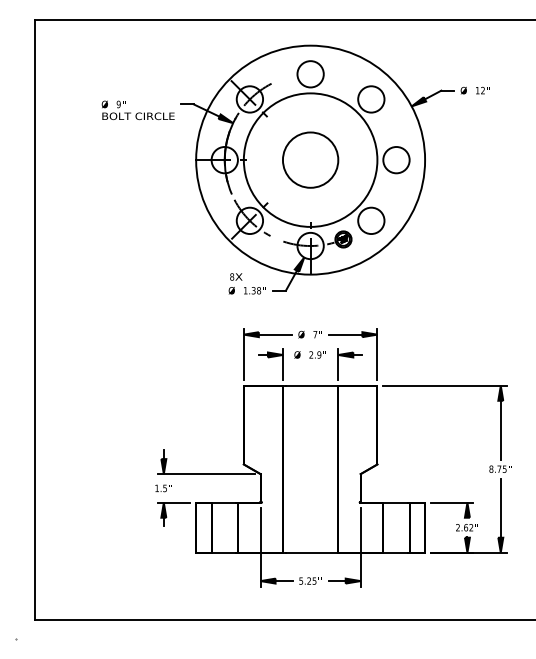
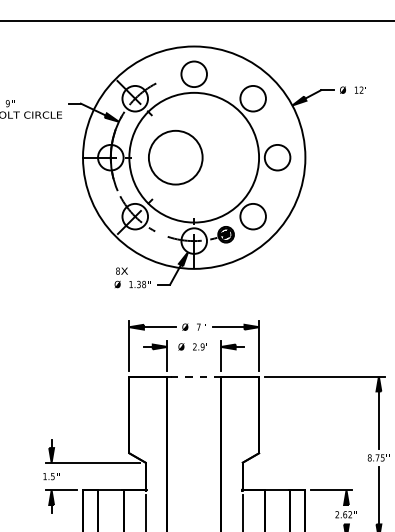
circle: (310, 159) -> (175, 157), moved
line: (312, 385) -> (196, 376), solid -> dashed

